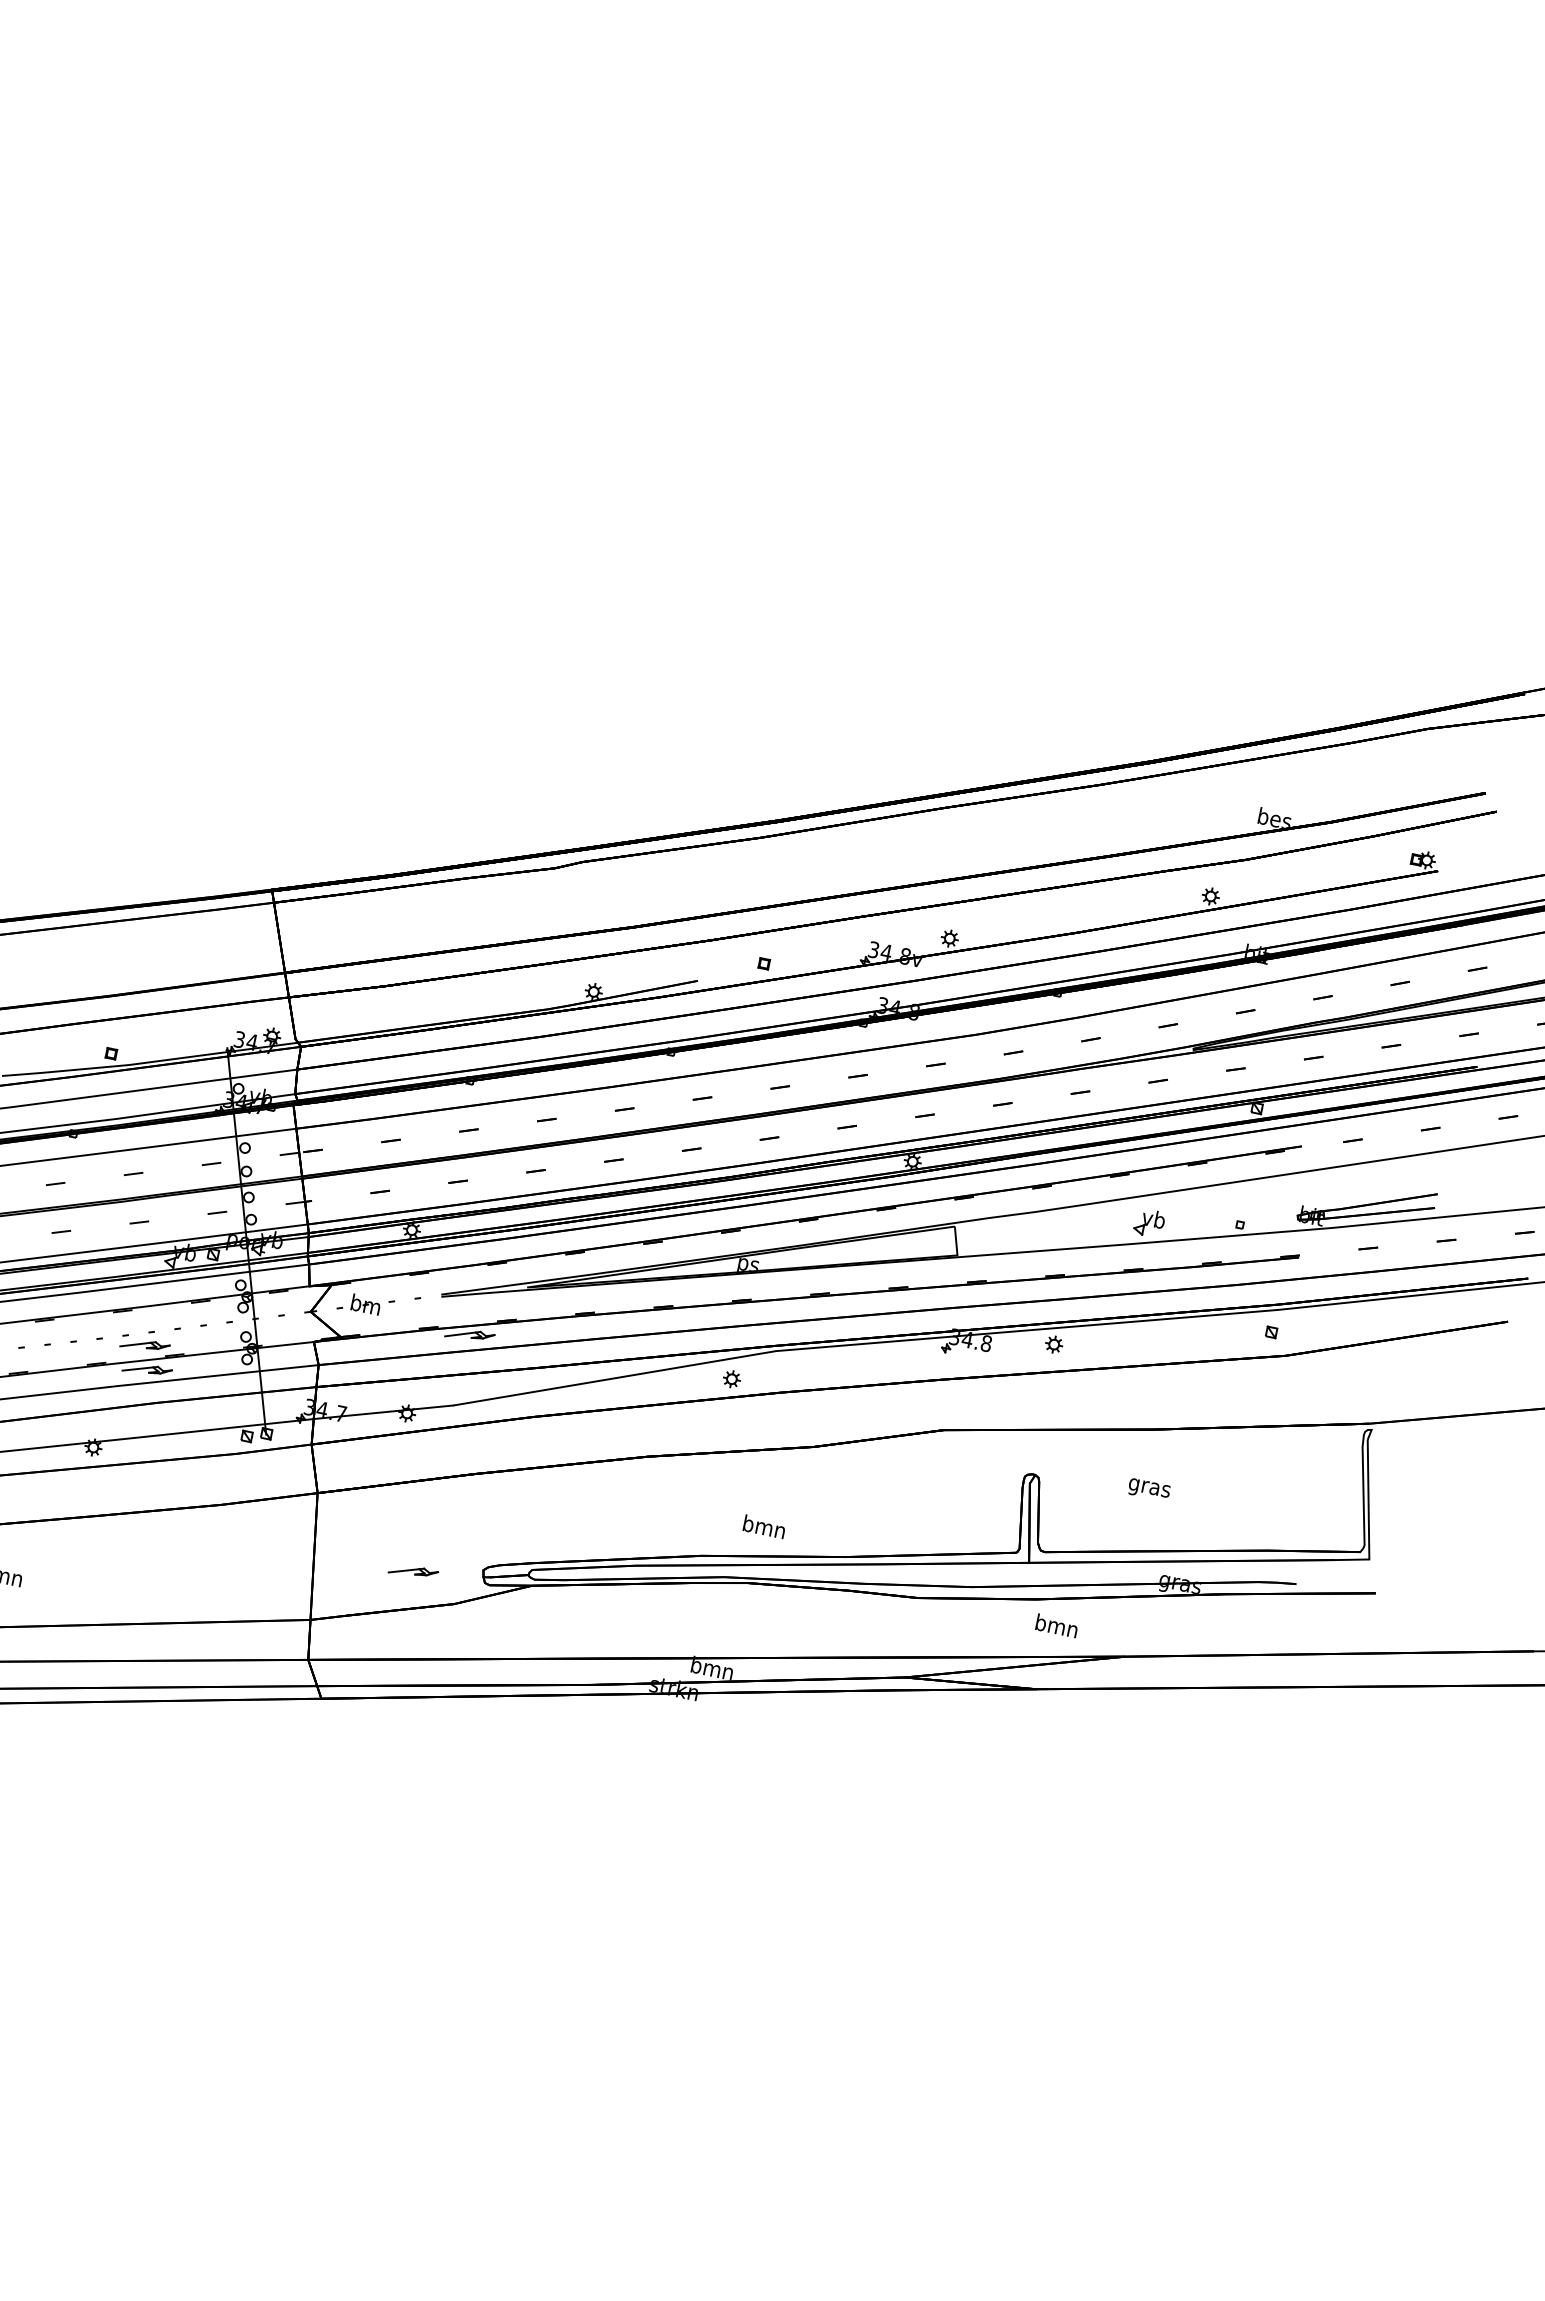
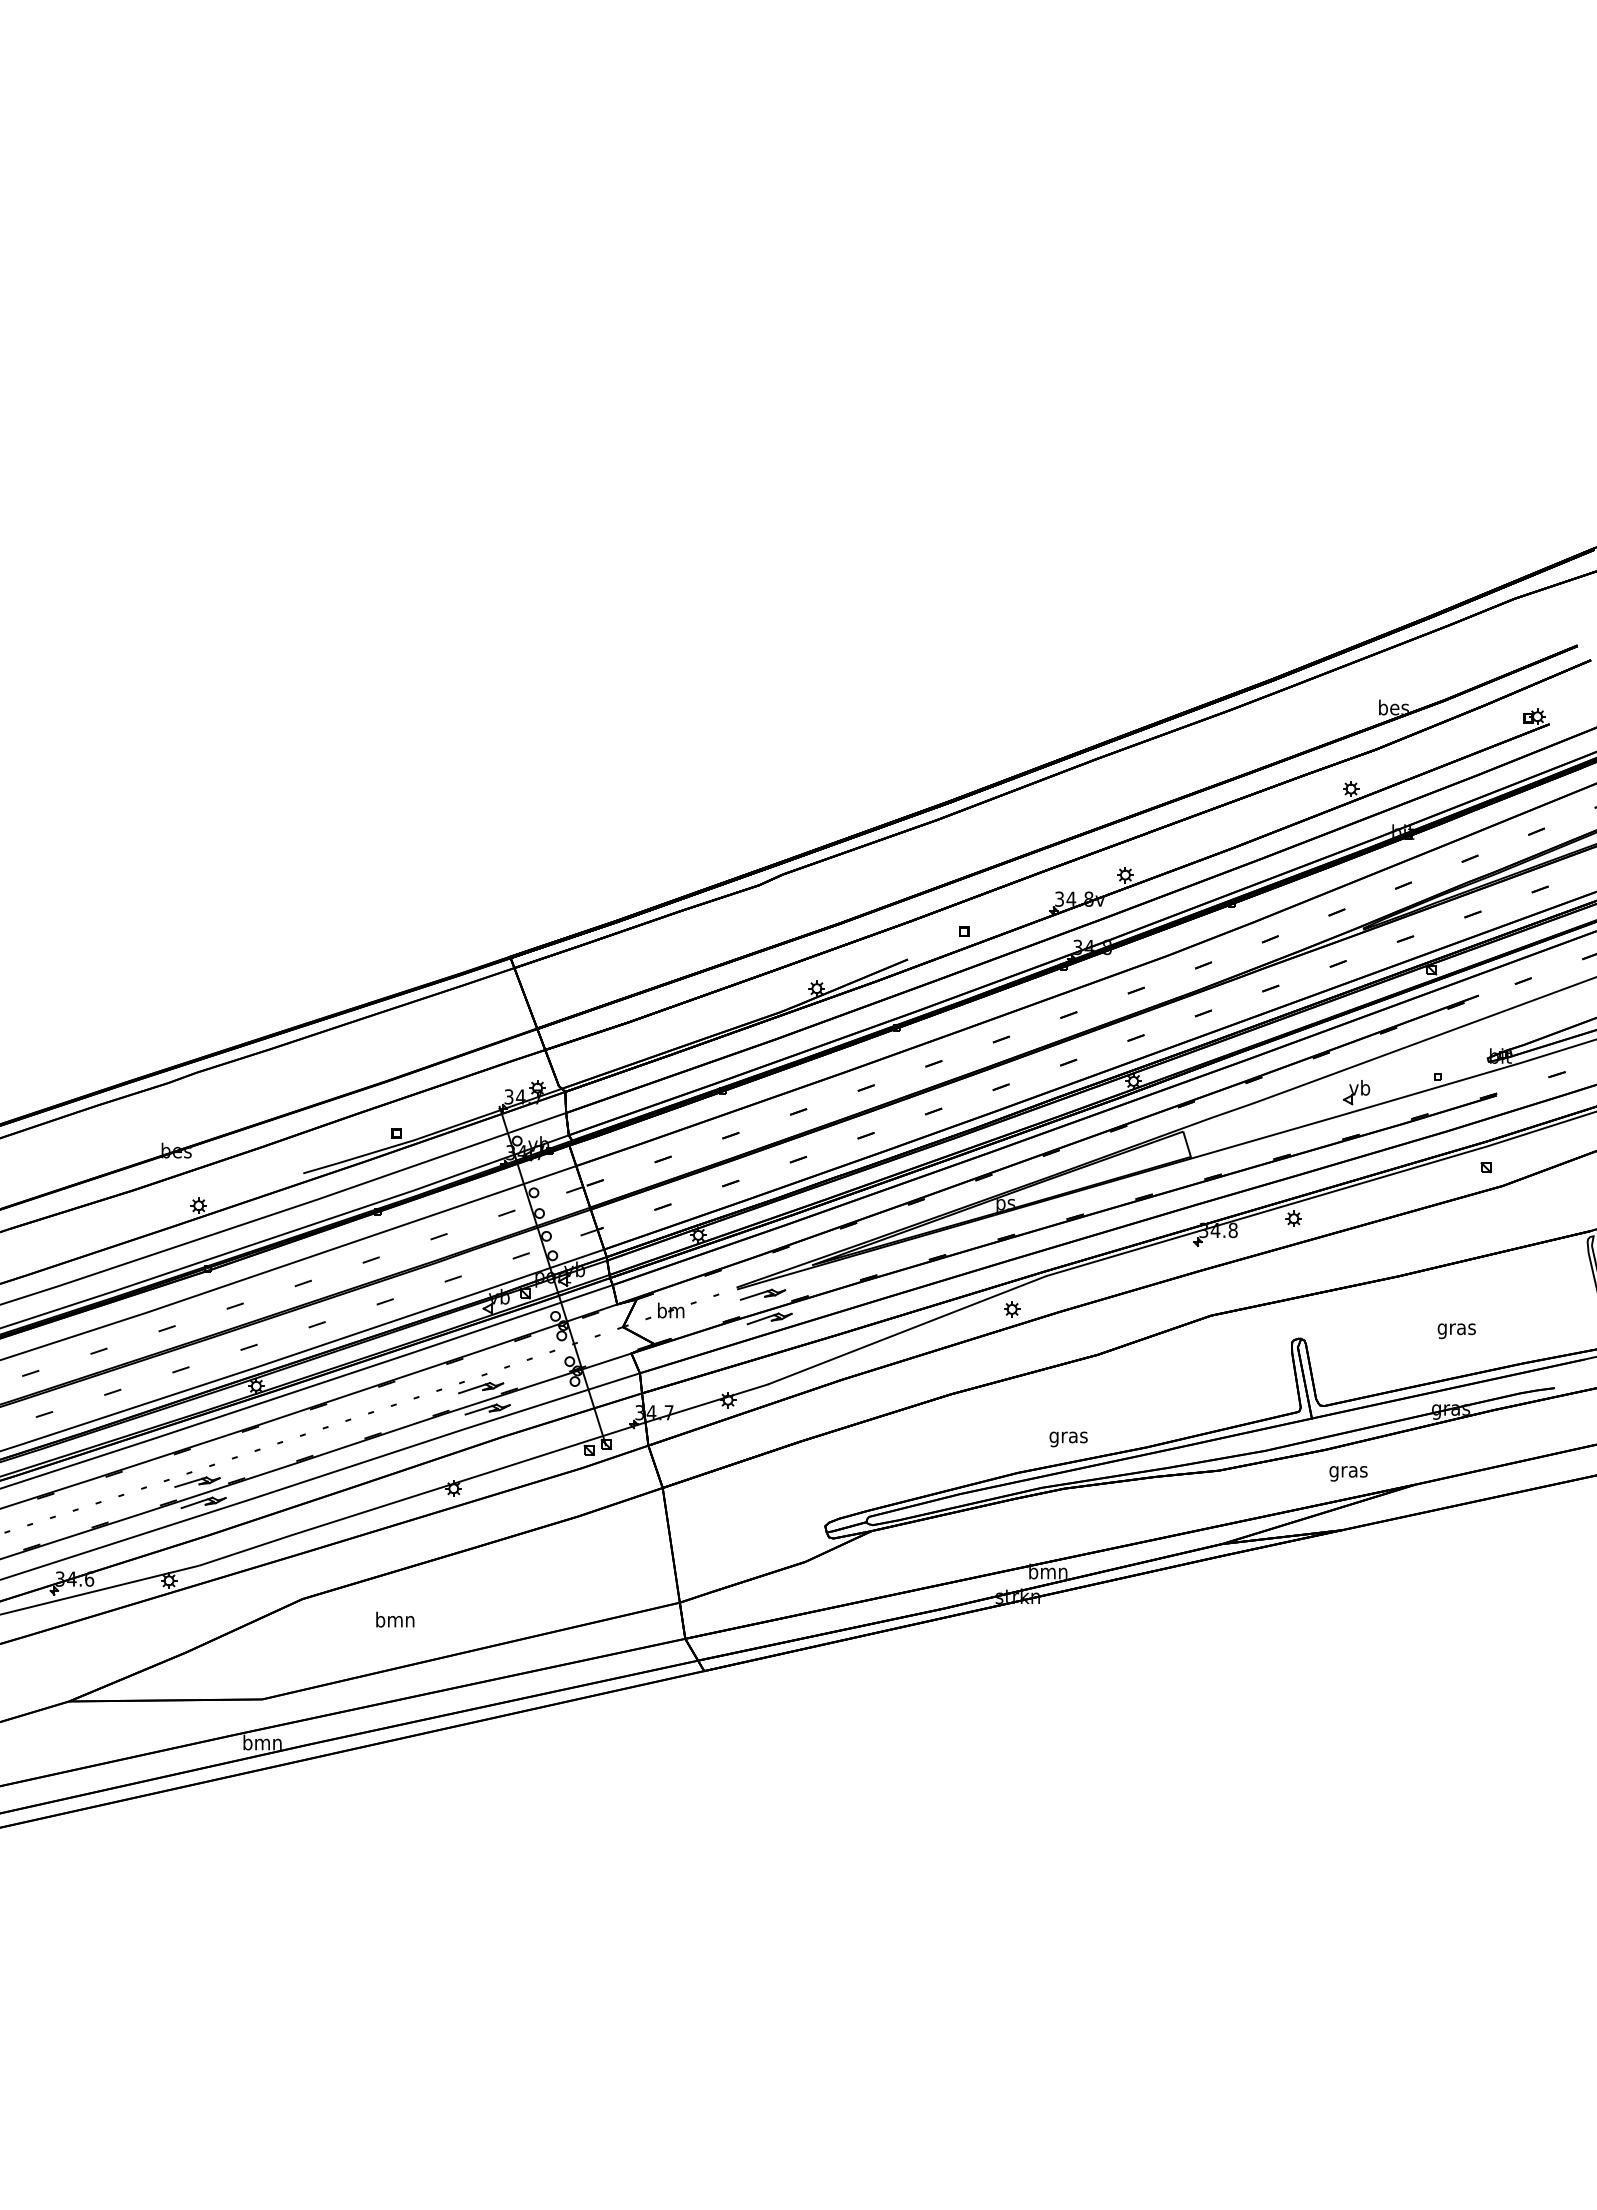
text: (1148, 1490) -> (1456, 1331), moved
text: (763, 1529) -> (1068, 1437), bmn -> gras
part: (414, 1571) -> (763, 1294), moved
text: (1056, 1627) -> (1348, 1471), bmn -> gras

